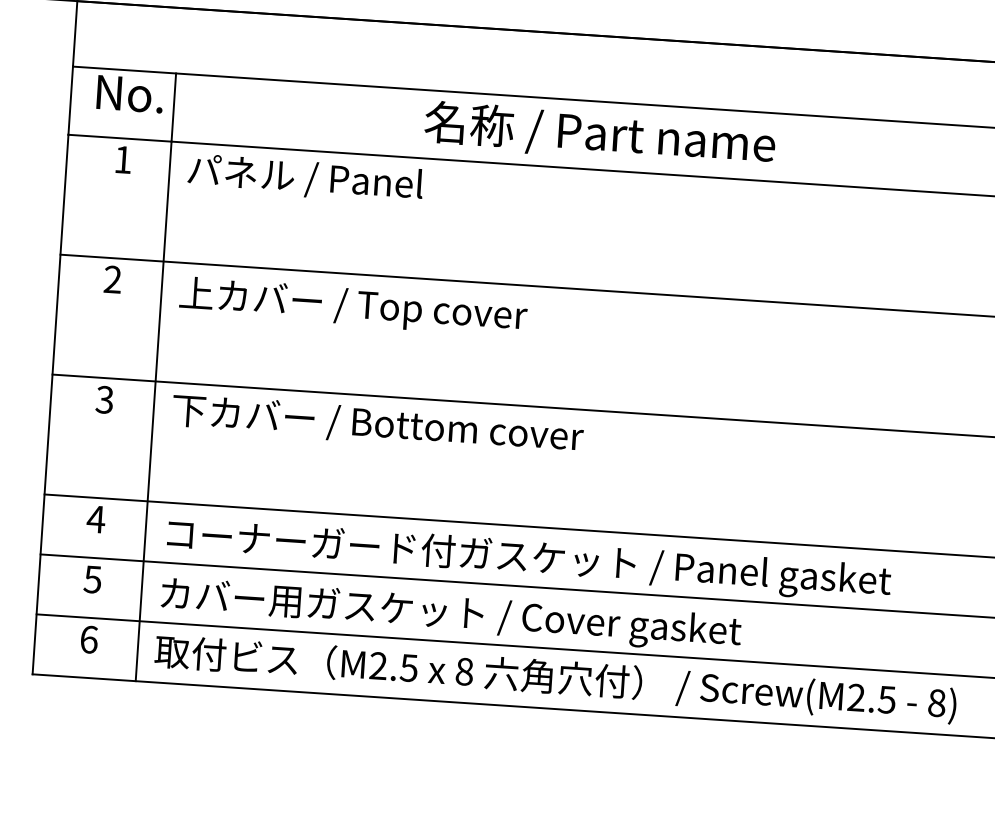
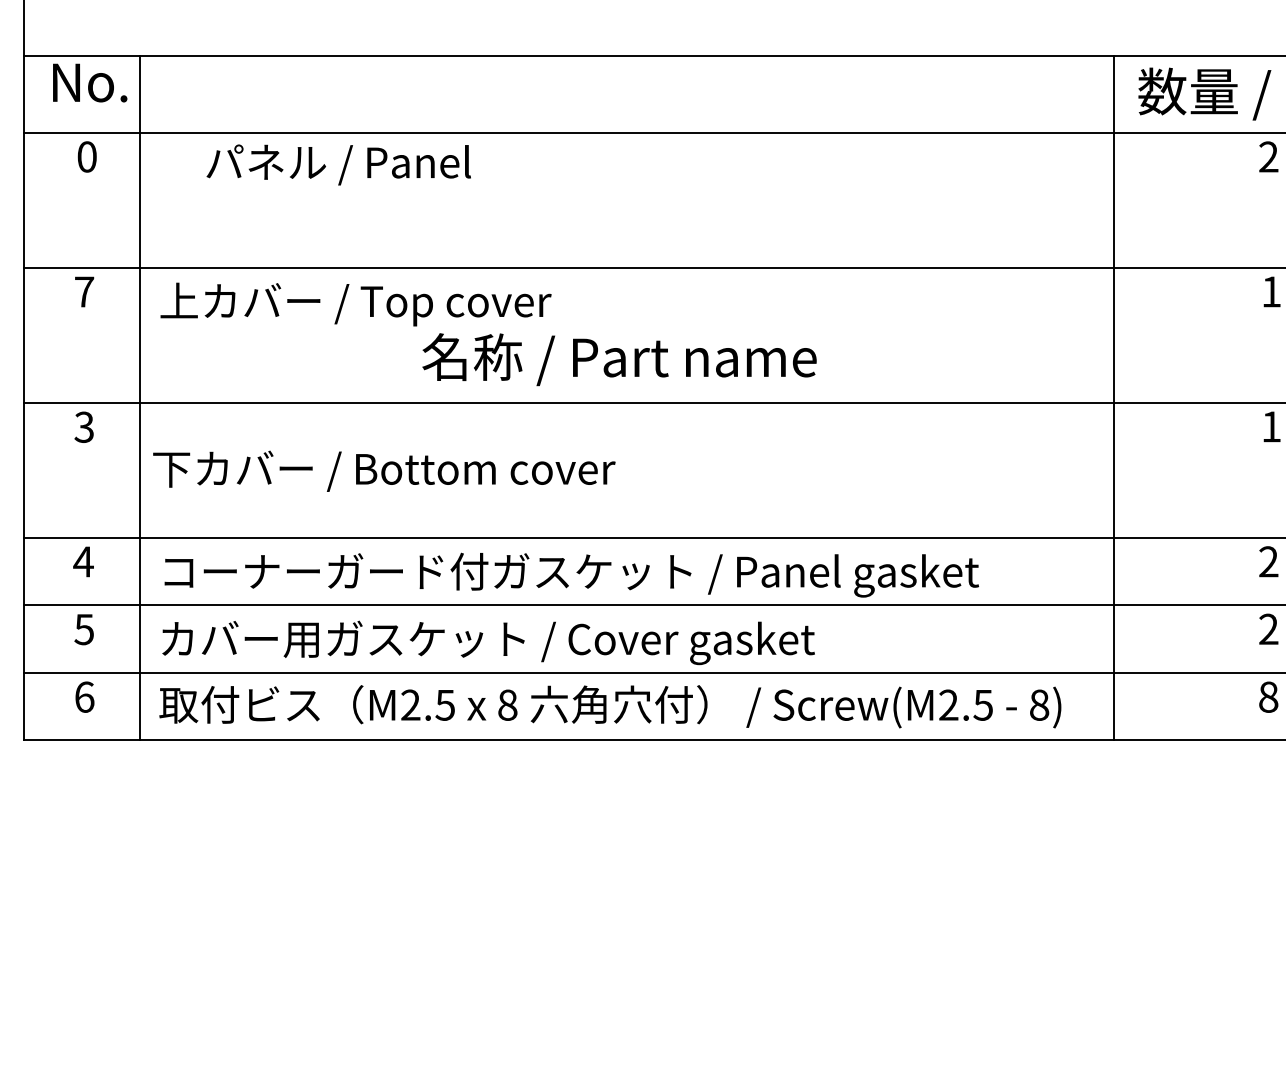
text: (599, 134) -> (619, 359), moved
text: (122, 159) -> (86, 156), 1 -> 0
text: (305, 178) -> (338, 164), moved
text: (112, 279) -> (84, 291), 2 -> 7
text: (378, 424) -> (384, 470), moved

